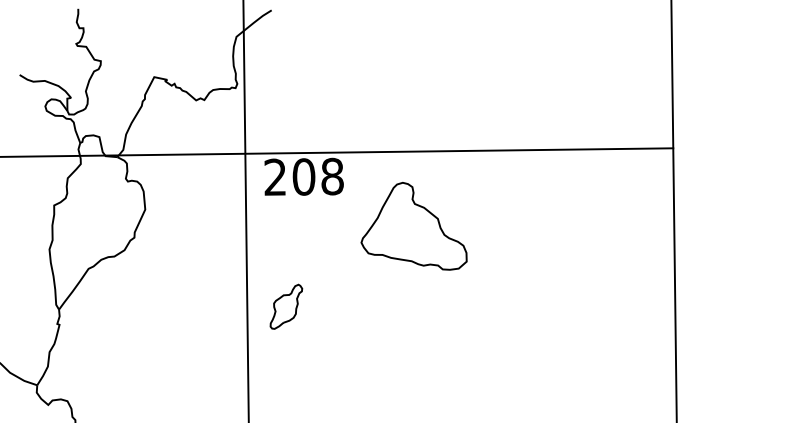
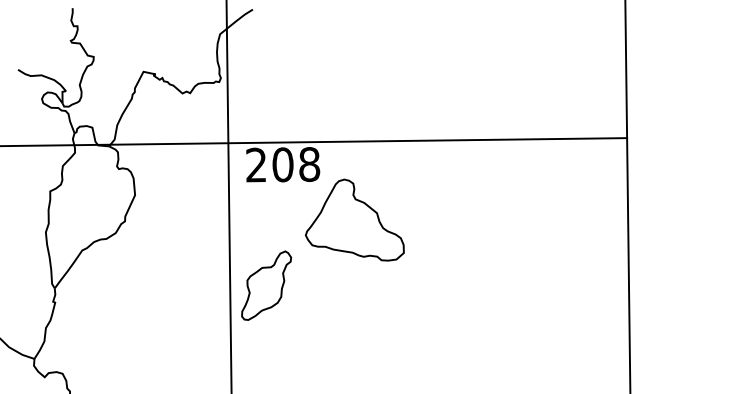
part: (413, 226) -> (354, 220), moved
part: (286, 306) -> (266, 285), size x1.67

